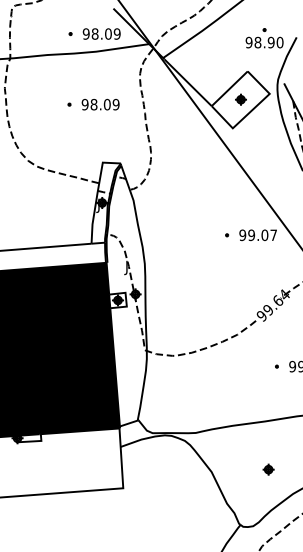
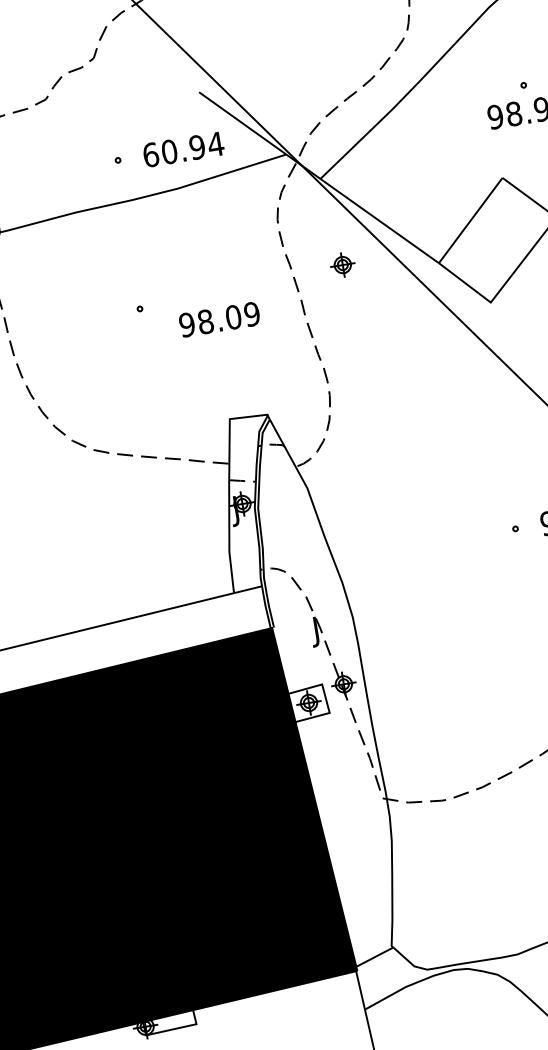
text: (101, 33) -> (182, 148), 98.09 -> 60.94
part: (240, 99) -> (341, 264), moved
text: (100, 104) -> (219, 319), moved

